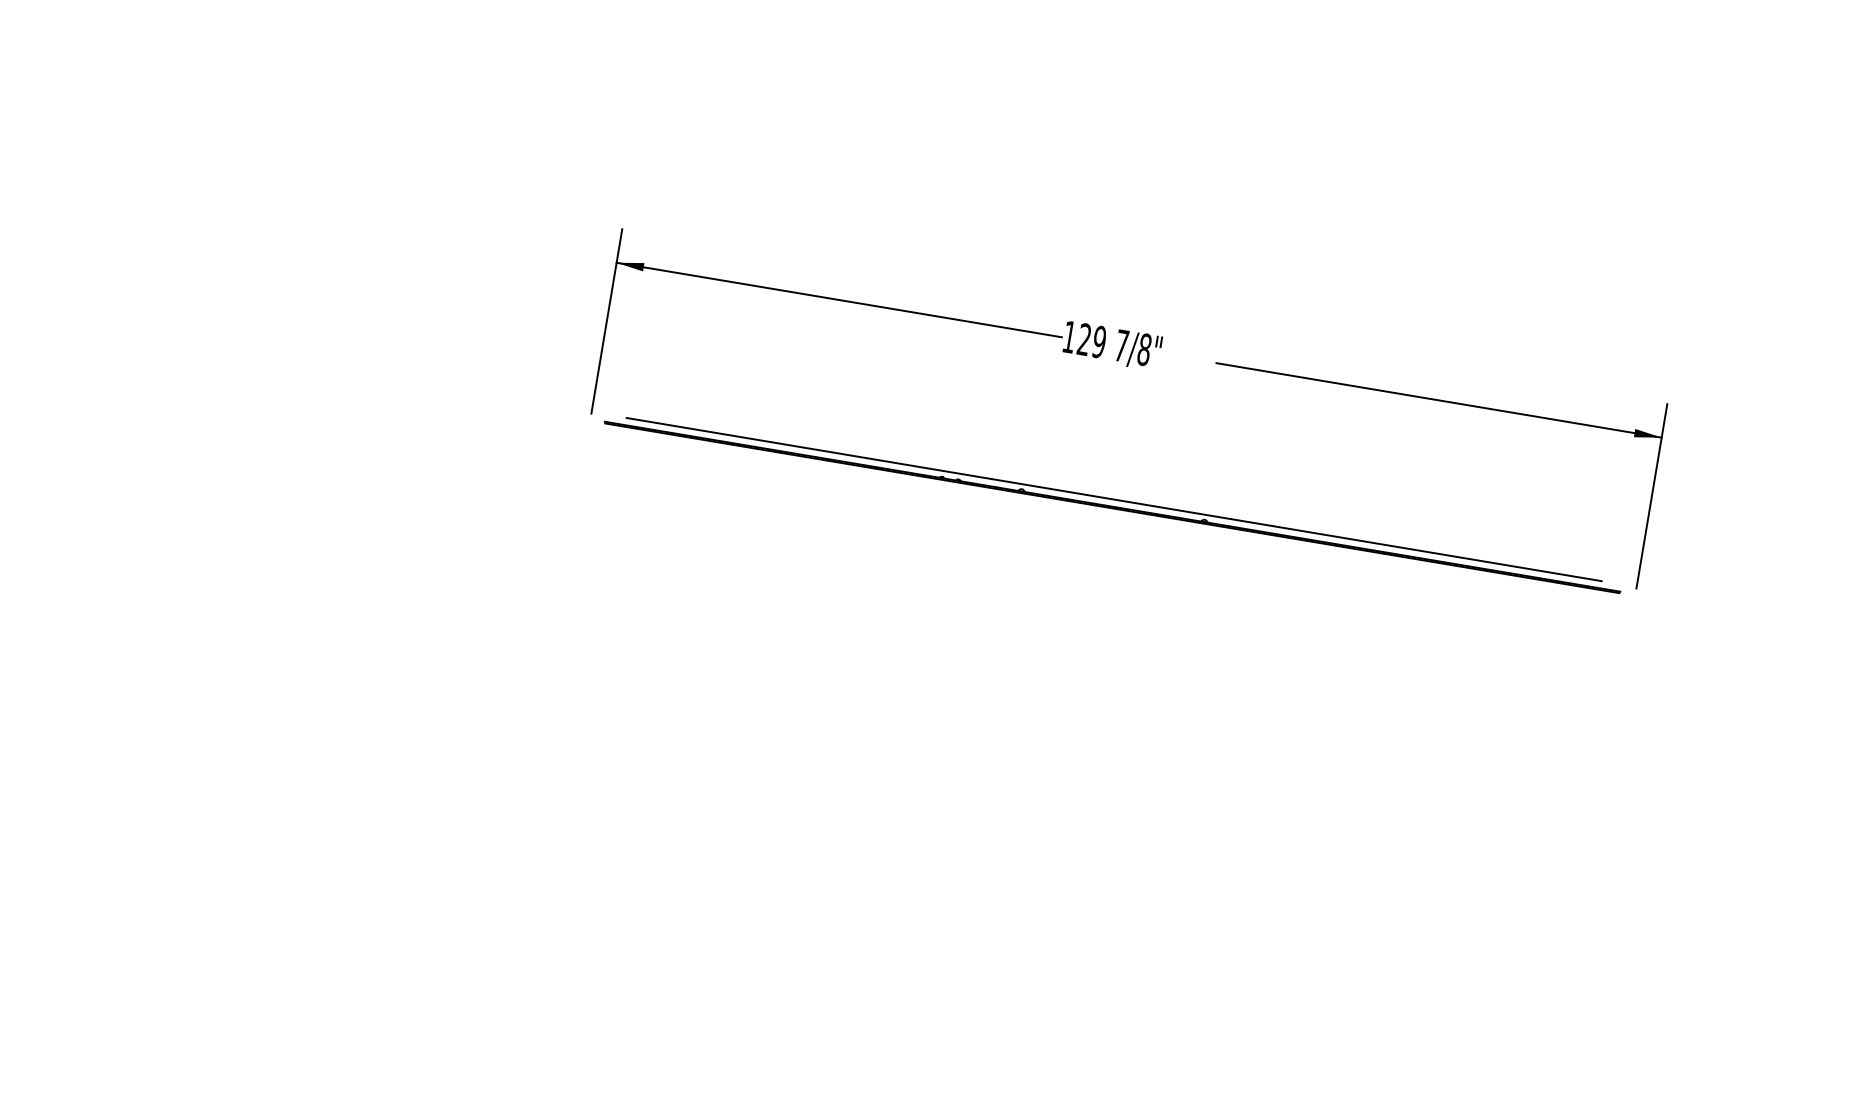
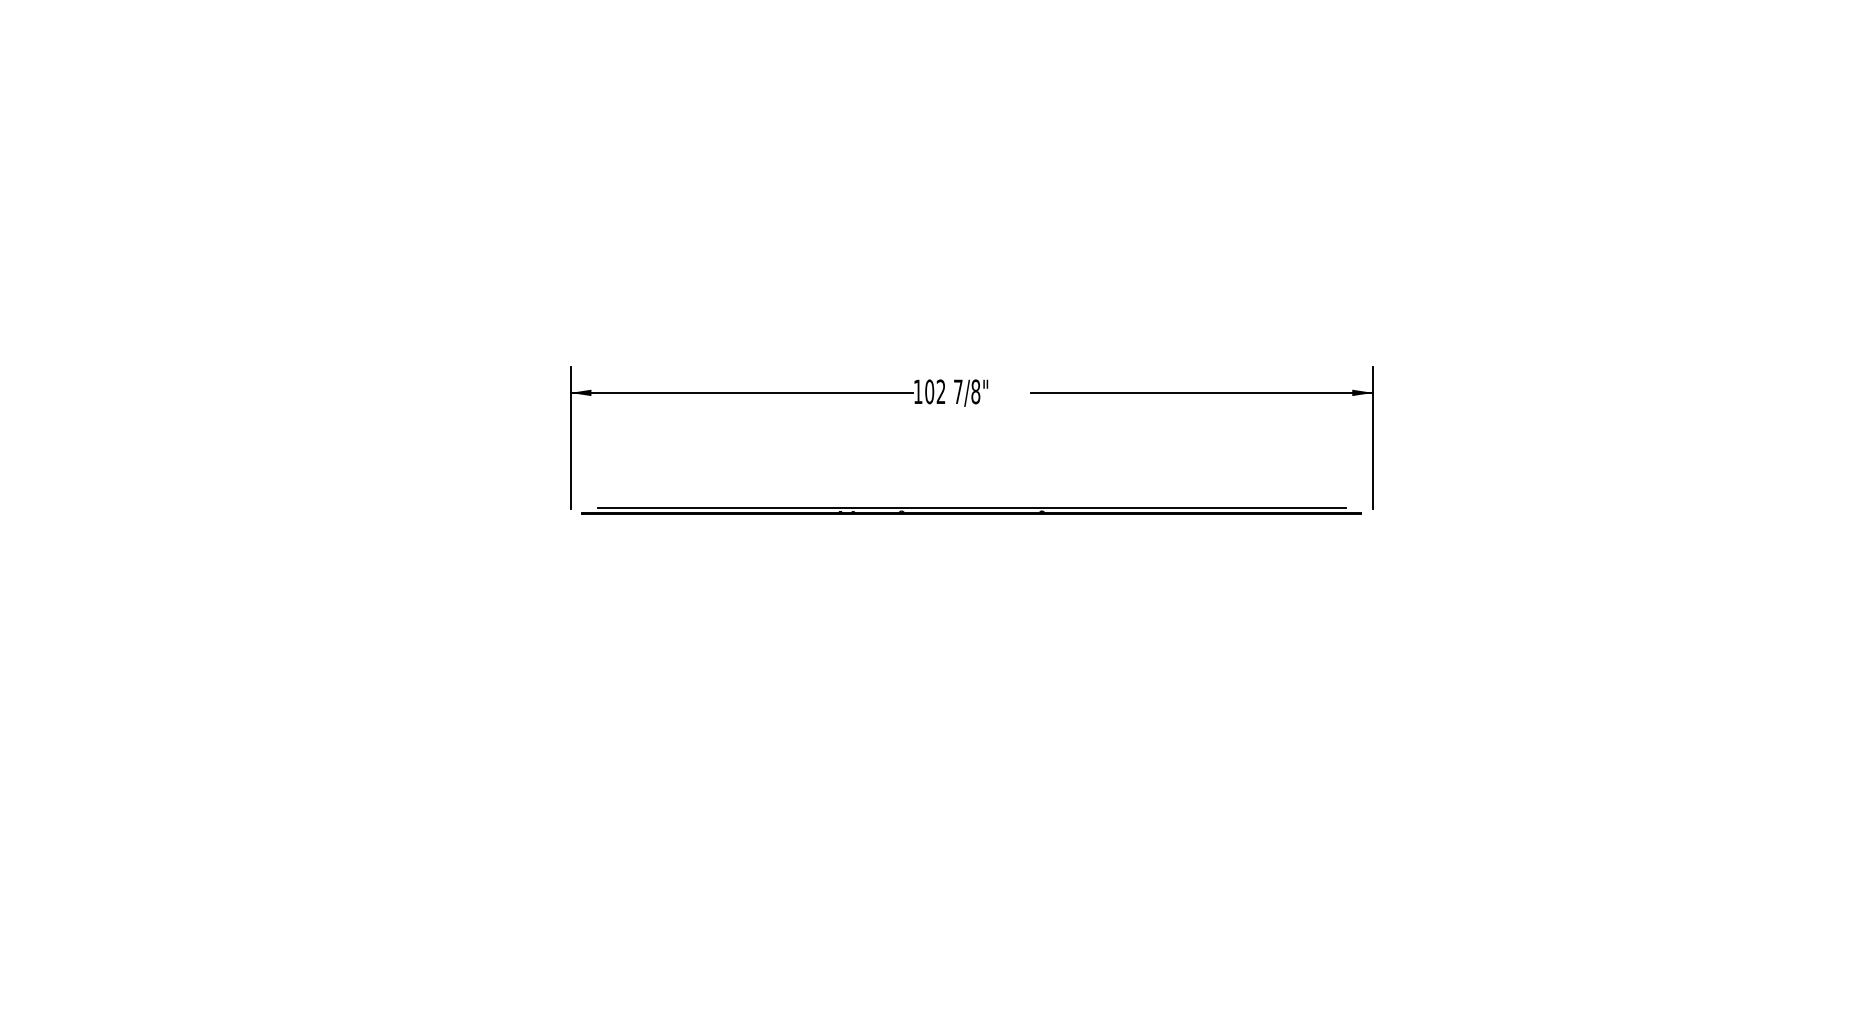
text: (1092, 340) -> (935, 391), 129 -> 102

